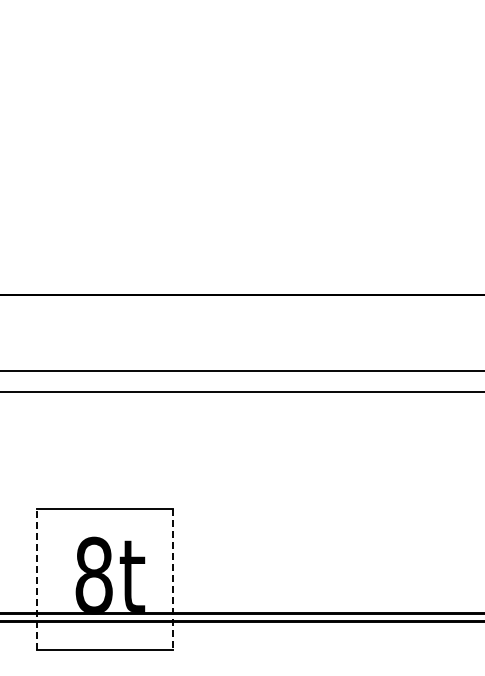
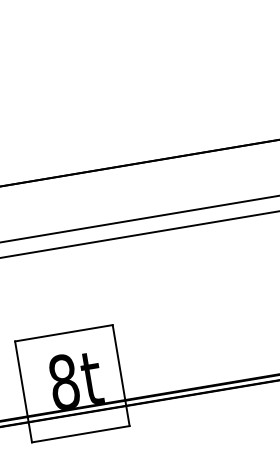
line: (36, 578) -> (23, 391), dashed -> solid
line: (172, 579) -> (120, 375), dashed -> solid

